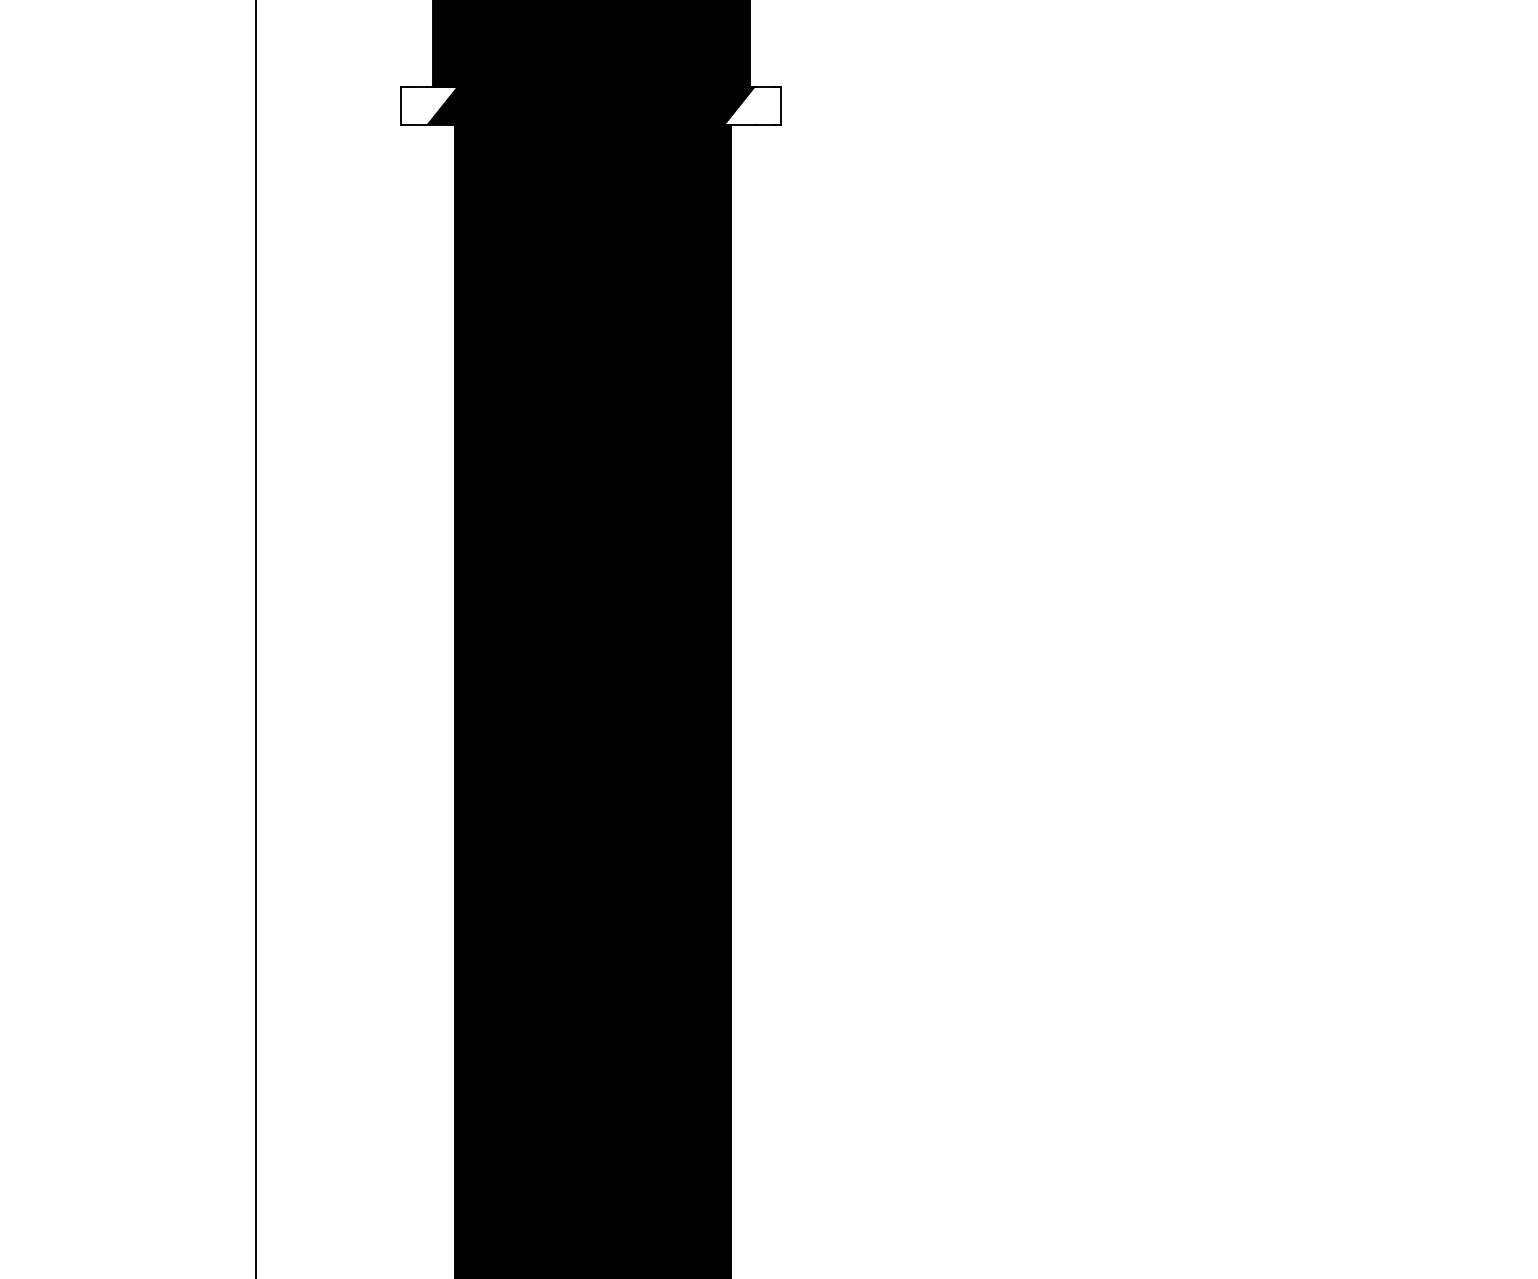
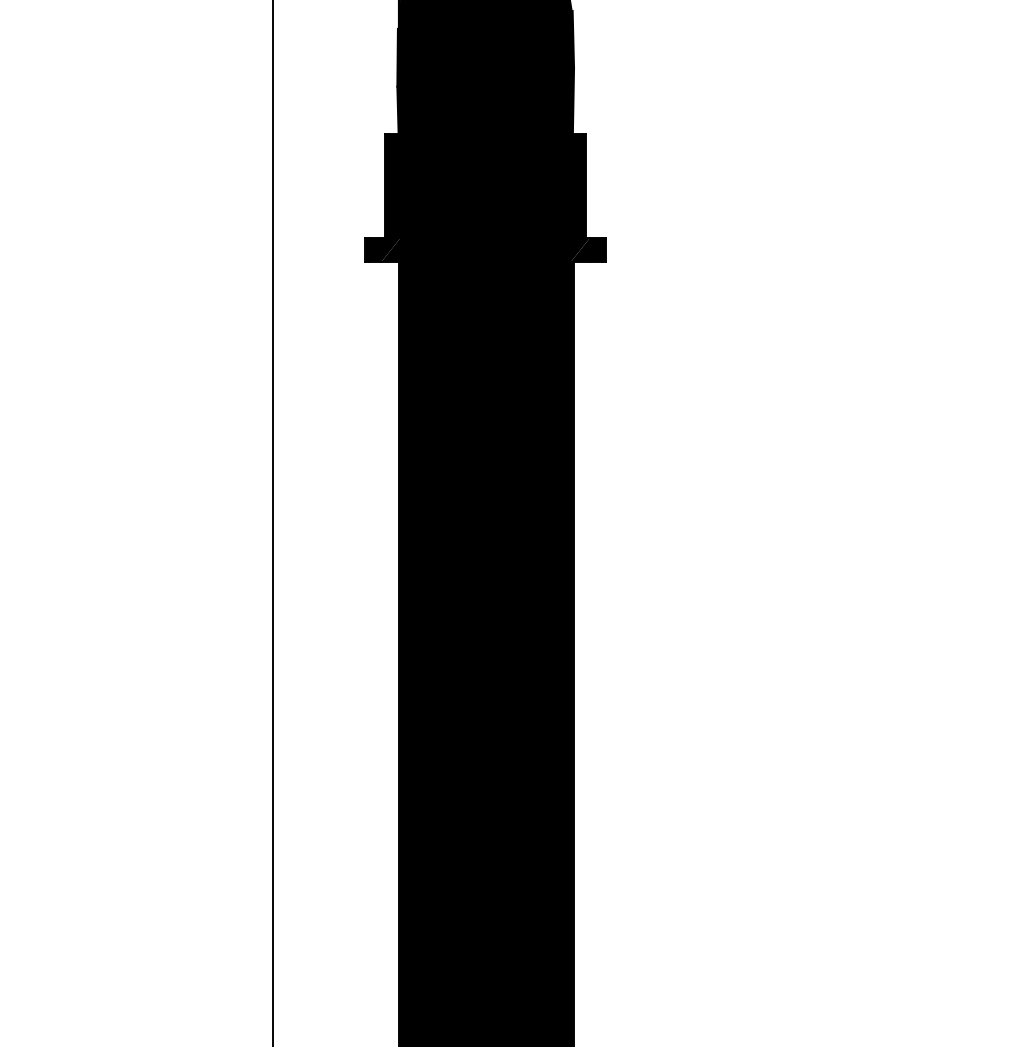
fill: (428, 105) -> (382, 249), added
fill: (753, 105) -> (588, 249), added

